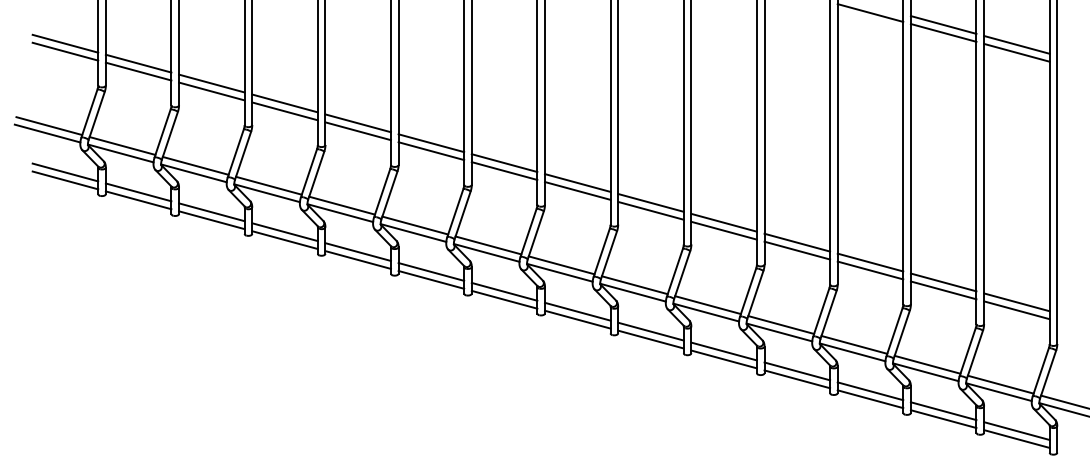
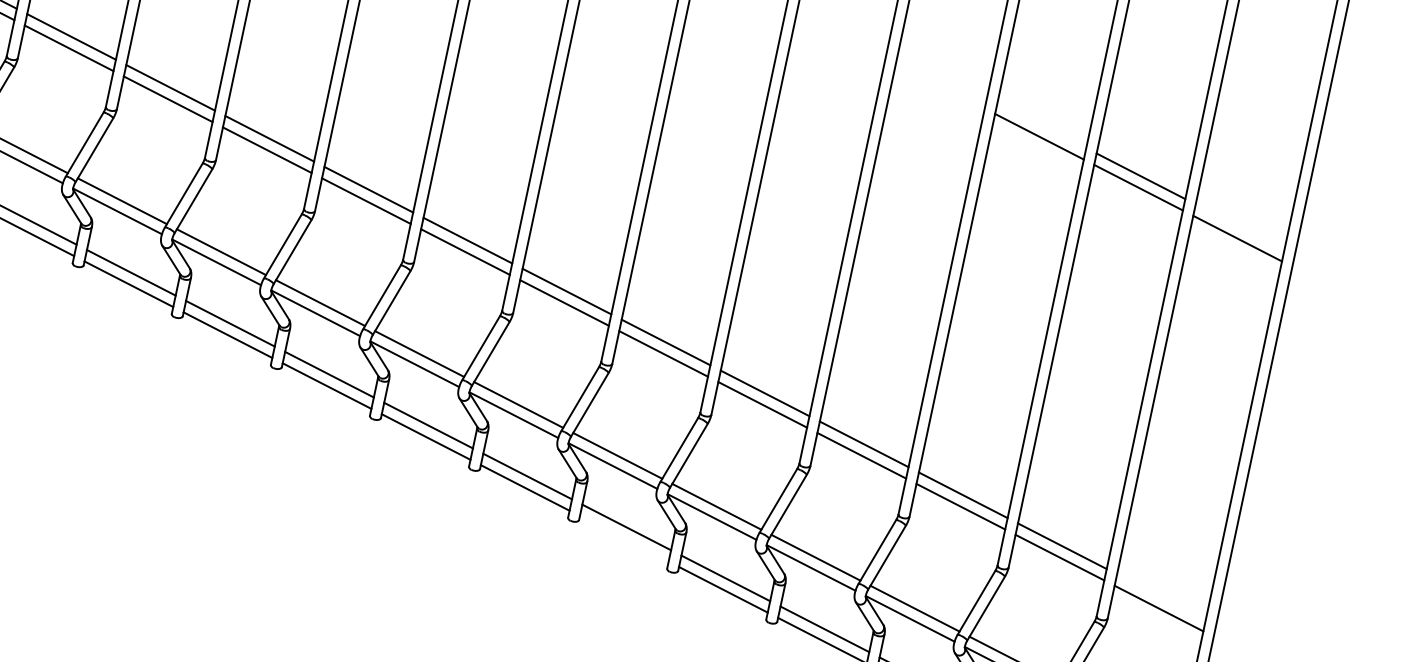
line: (1016, 44) -> (1239, 226), removed
line: (1016, 302) -> (1160, 597), removed
line: (650, 339) -> (623, 538), removed

